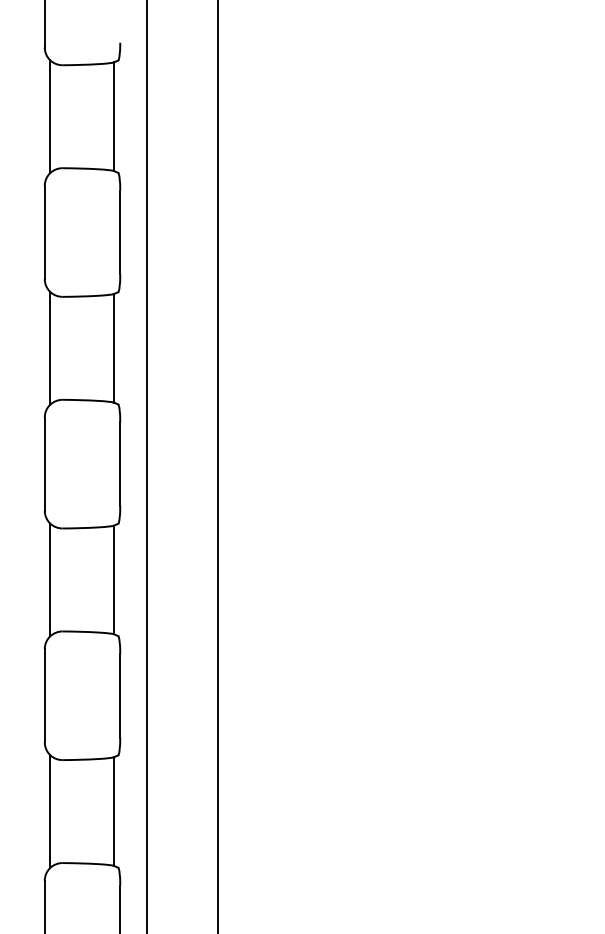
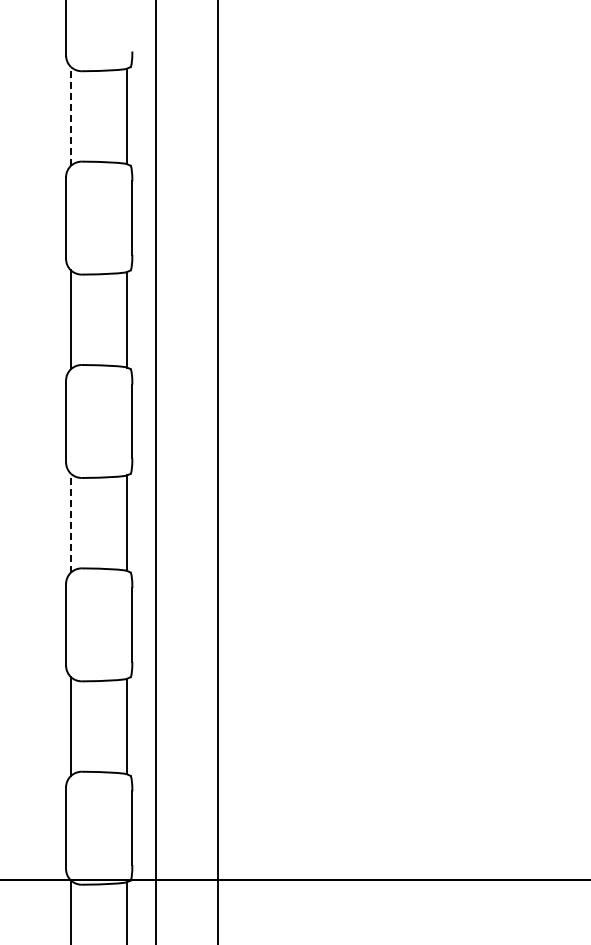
line: (50, 115) -> (71, 115), solid -> dashed
line: (50, 579) -> (71, 522), solid -> dashed

